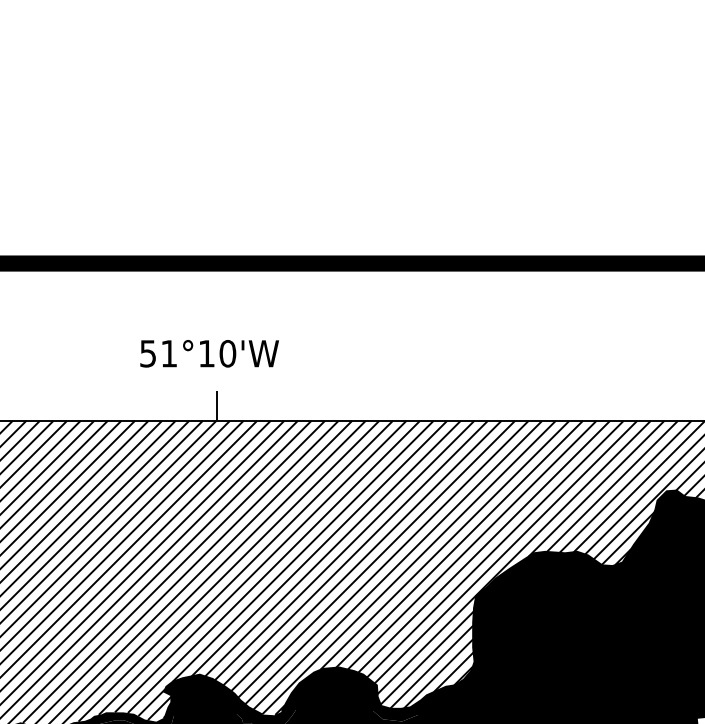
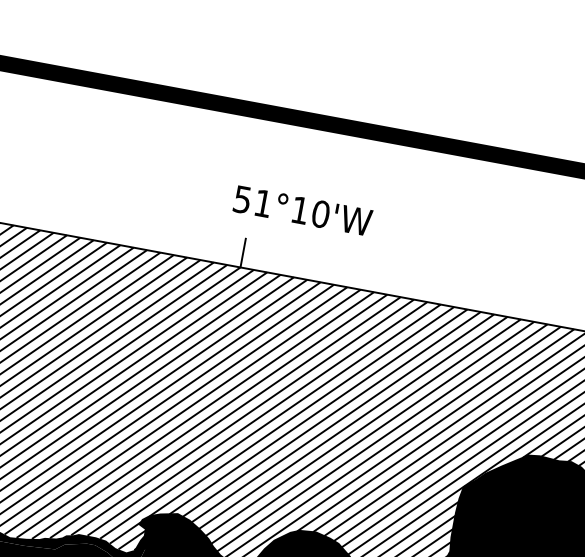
text: (209, 353) -> (302, 210), moved

